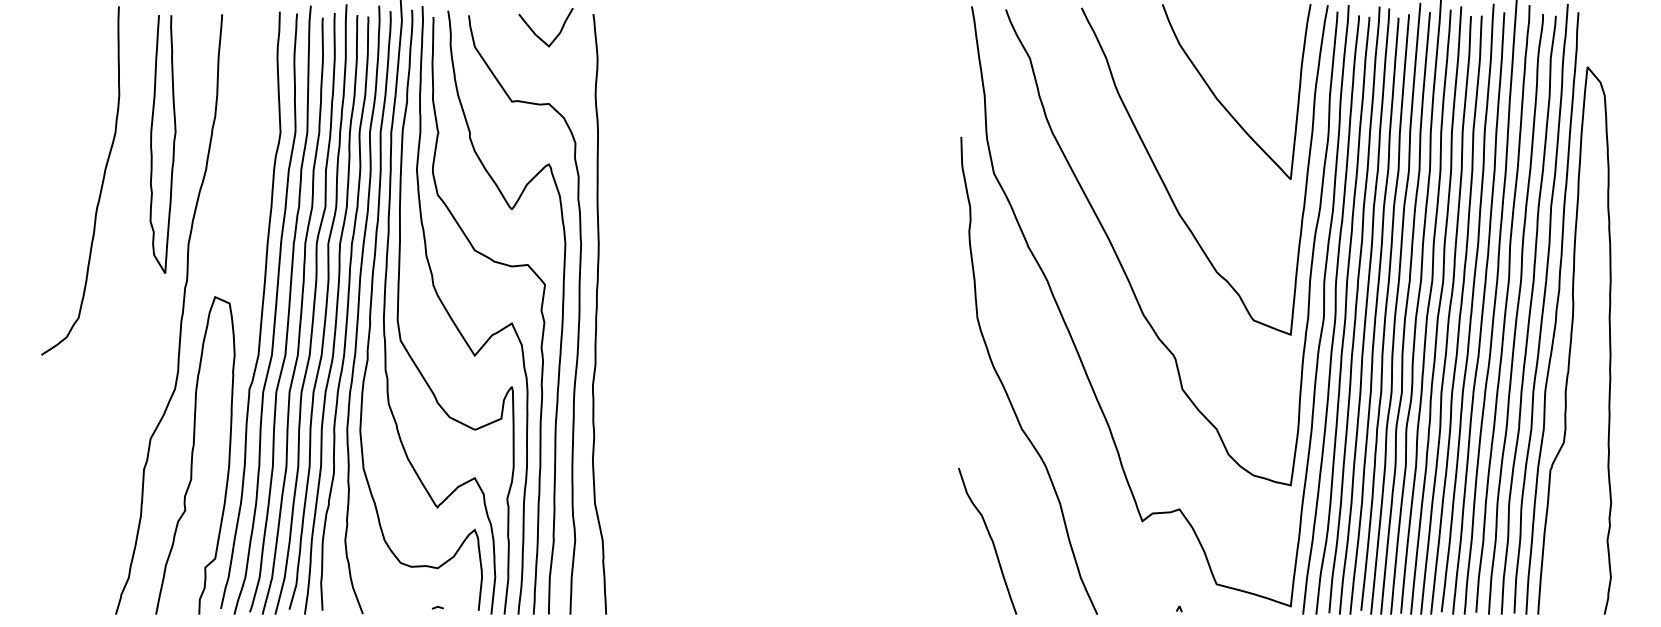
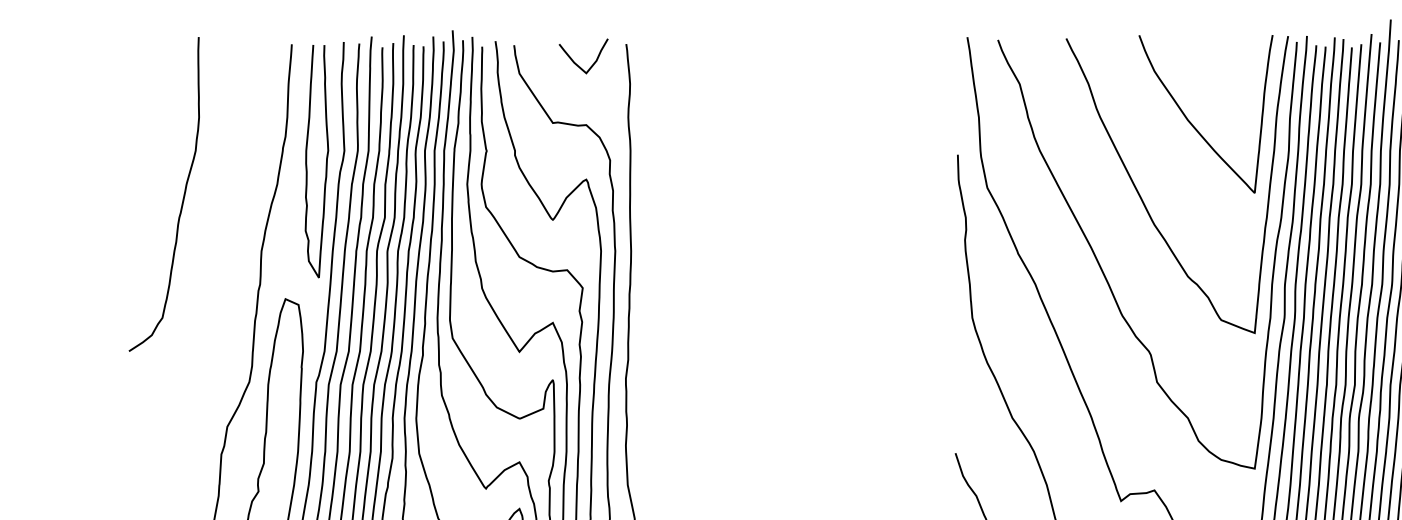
curve: (152, 148) -> (307, 165), moved

